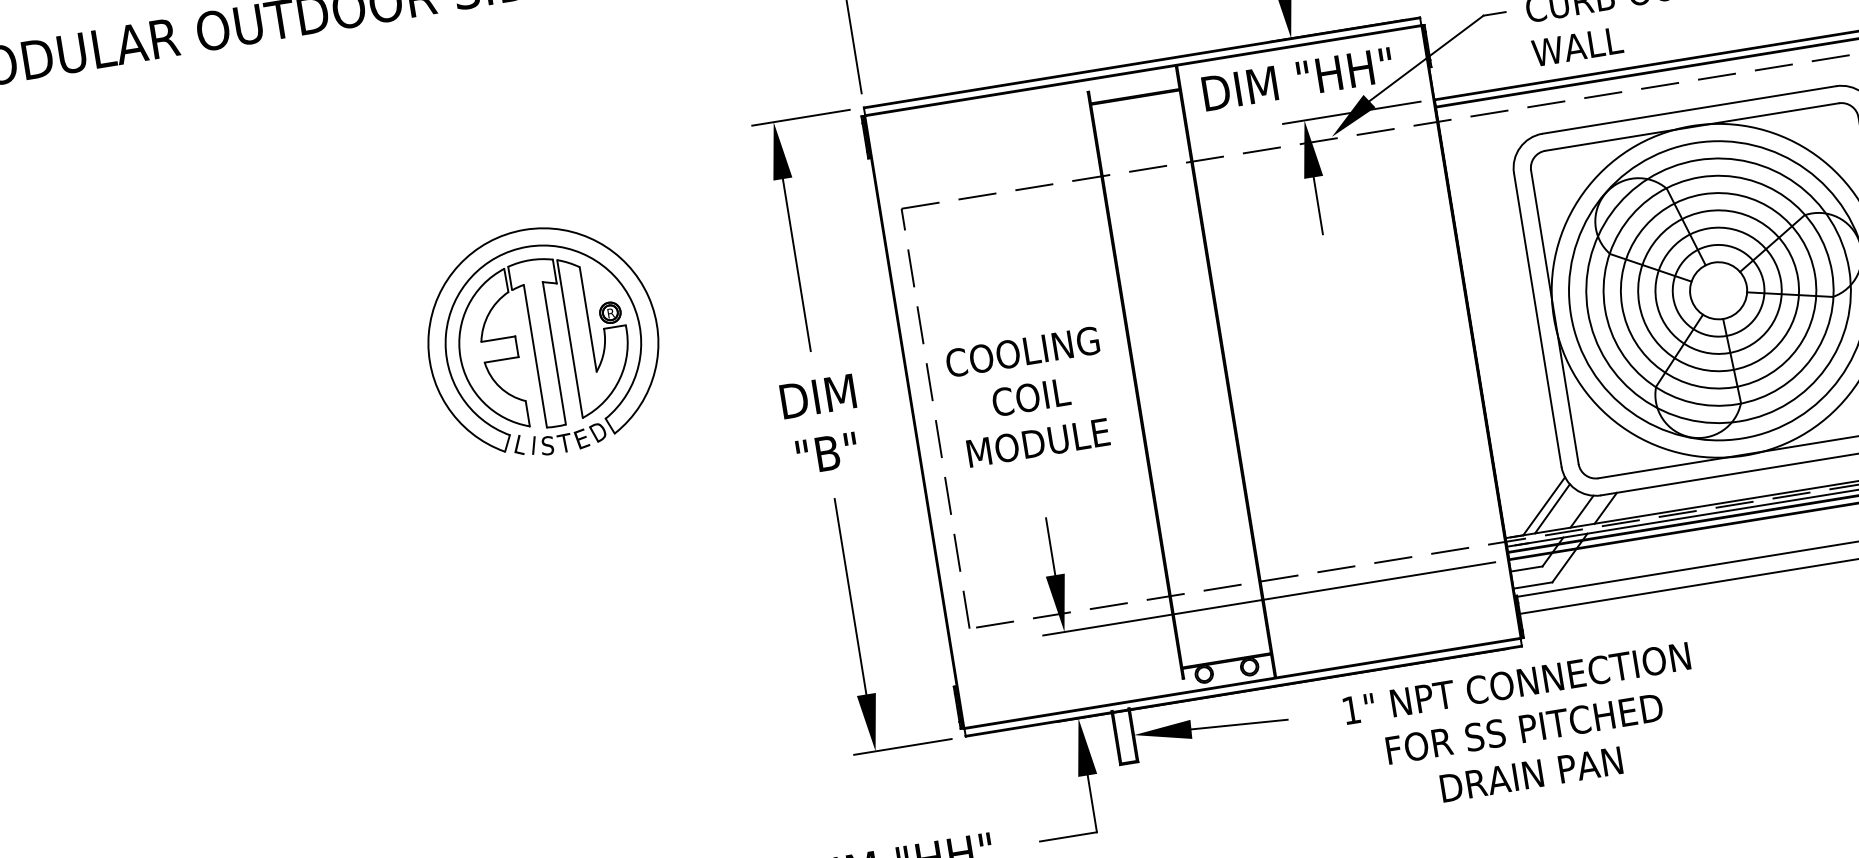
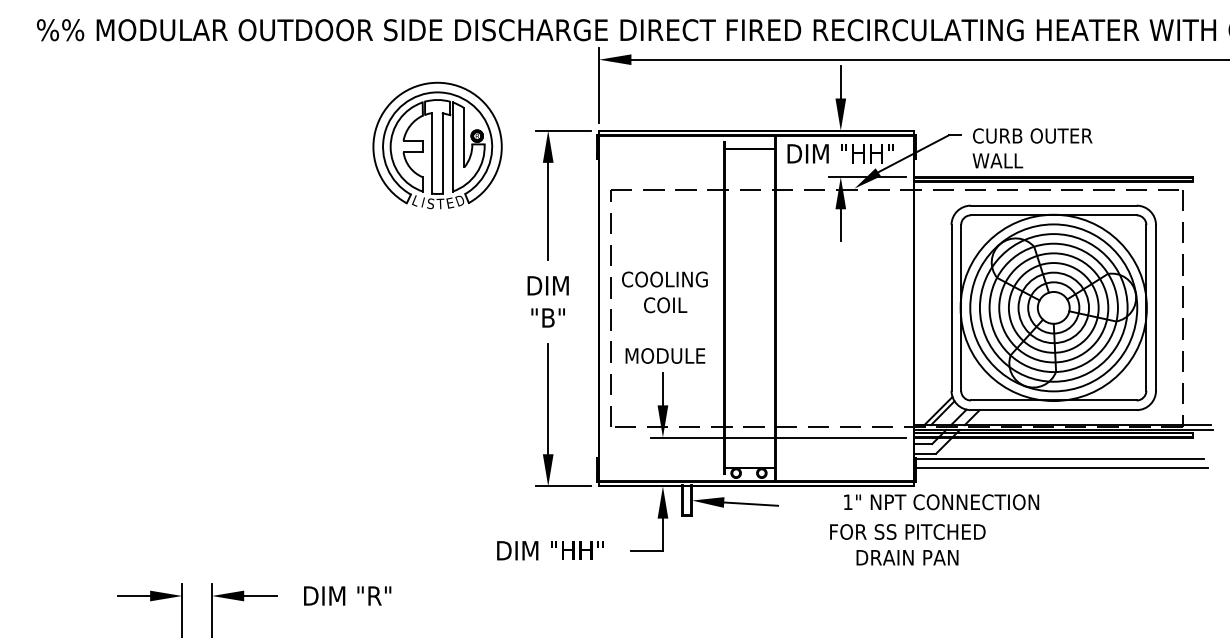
part: (542, 340) -> (437, 145), moved
text: (1038, 441) -> (665, 355), moved
text: (1516, 683) -> (941, 502), moved

